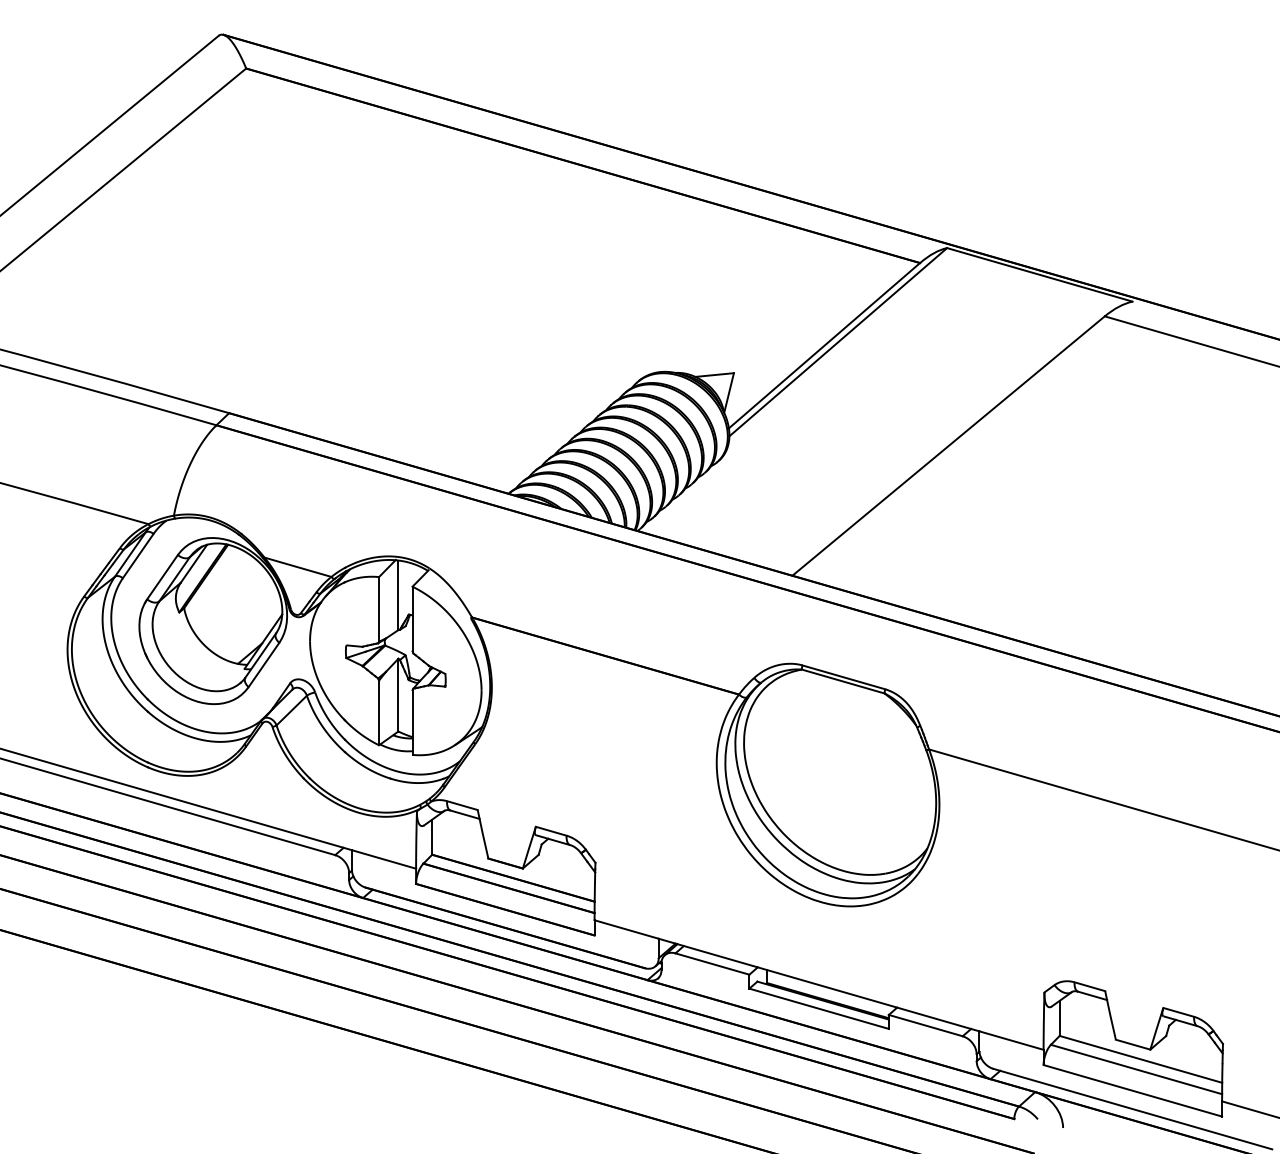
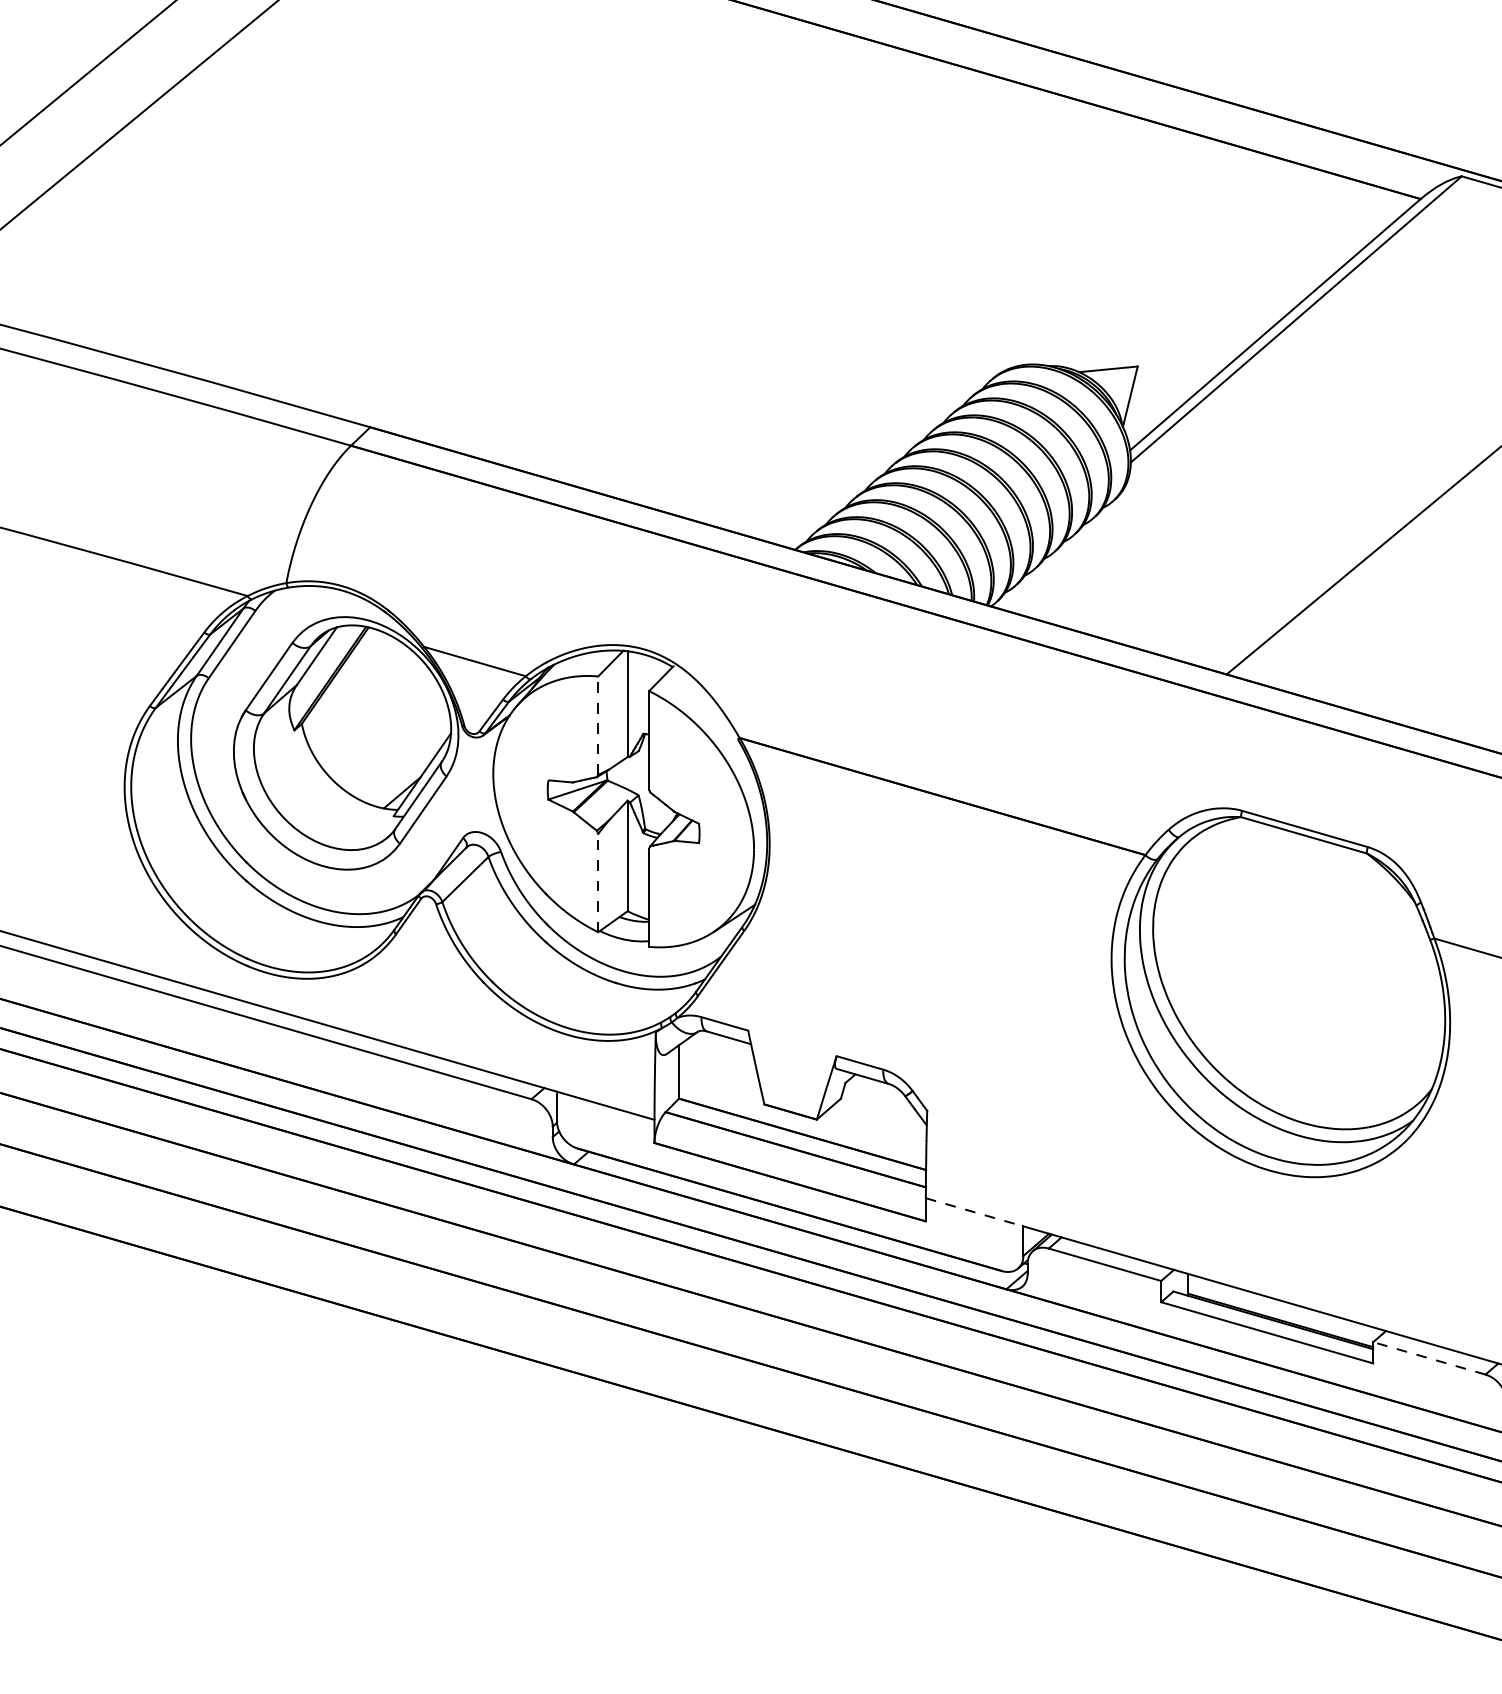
line: (379, 608) -> (598, 724), solid -> dashed
line: (379, 712) -> (598, 882), solid -> dashed
line: (627, 929) -> (975, 1212), solid -> dashed
line: (925, 1025) -> (1428, 1358), solid -> dashed

